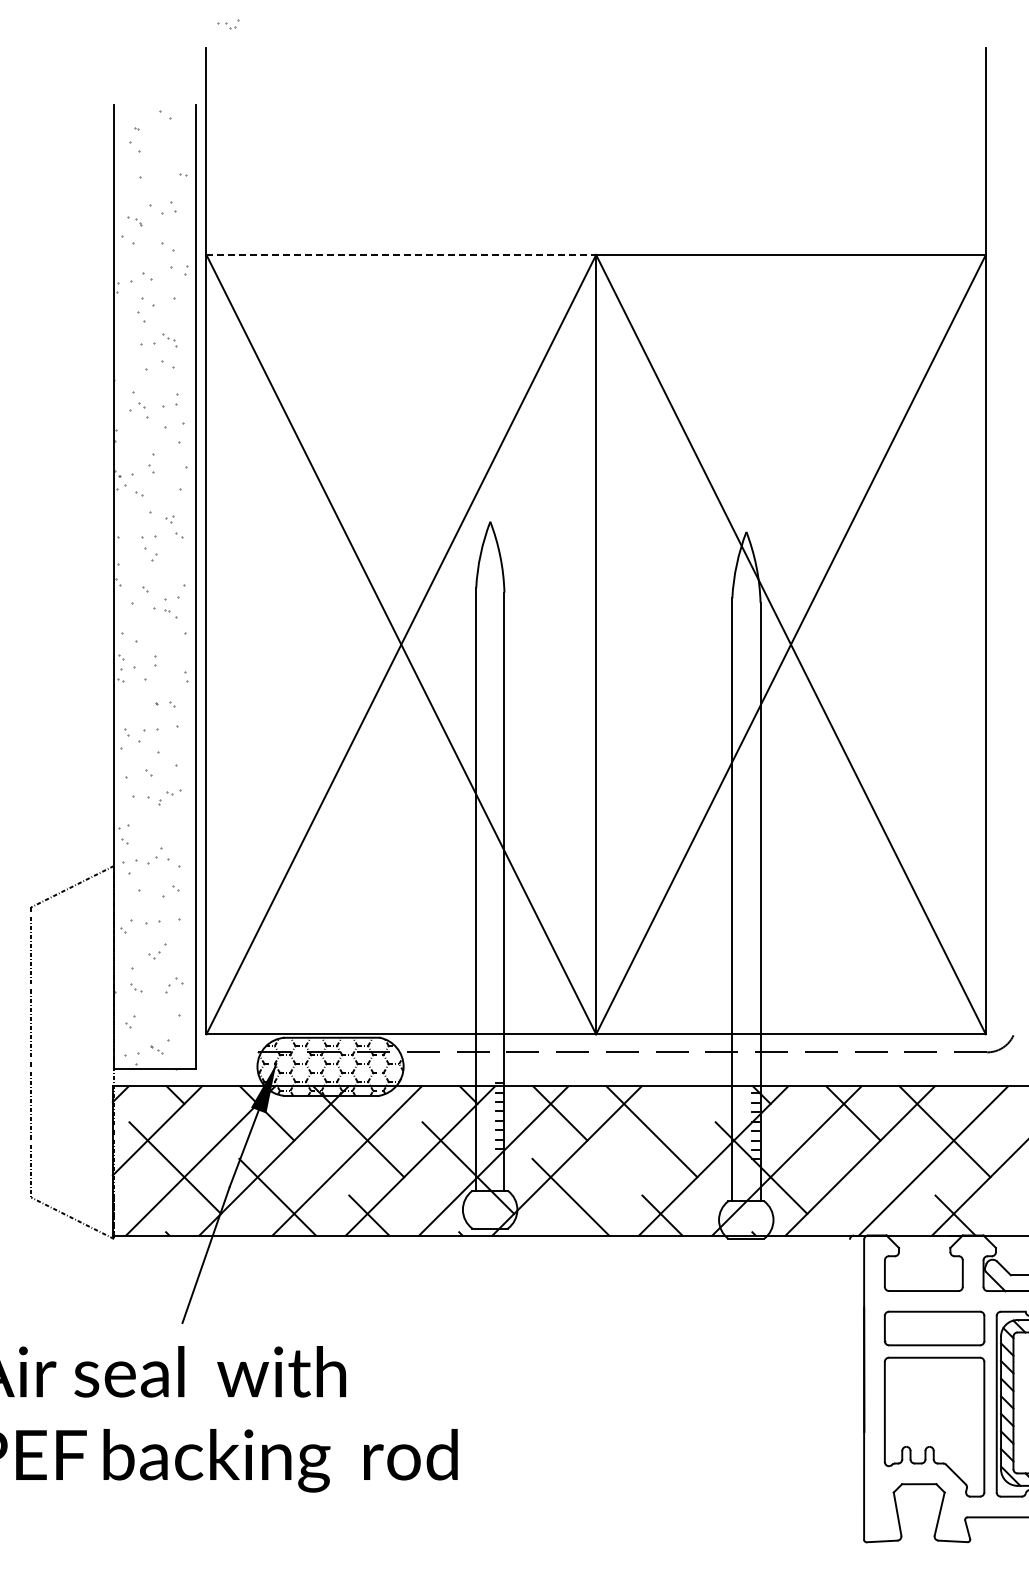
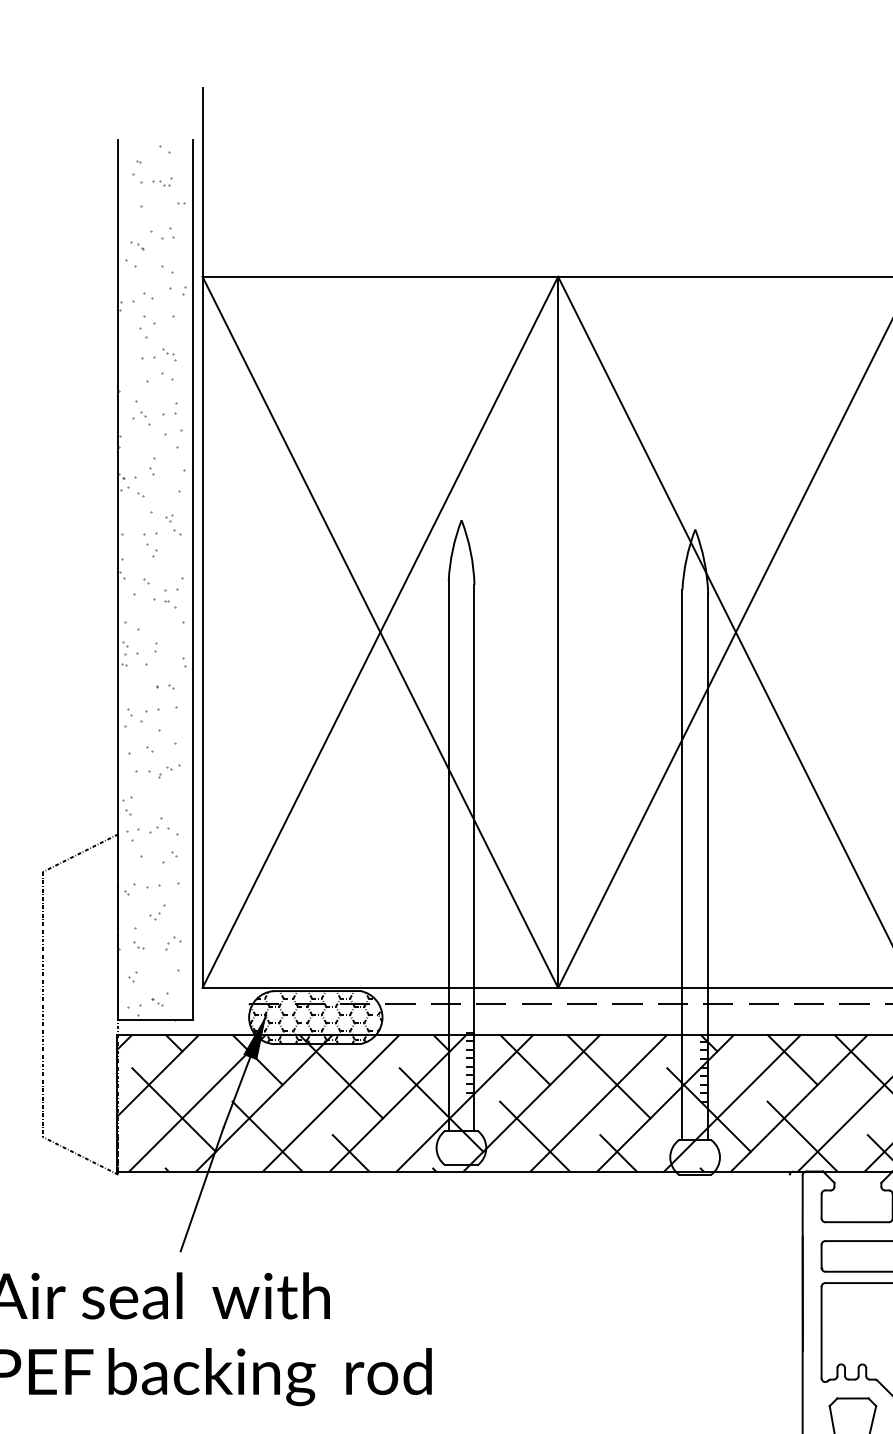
part: (228, 24) -> (162, 182), moved
line: (401, 254) -> (380, 276), dashed -> solid
line: (640, 1160) -> (598, 1103), added
line: (863, 1196) -> (802, 1135), added

